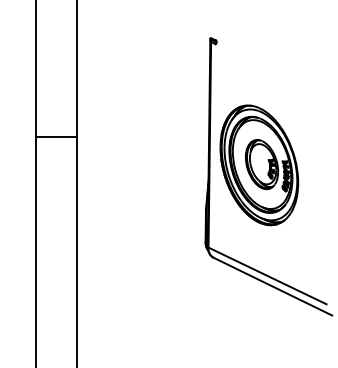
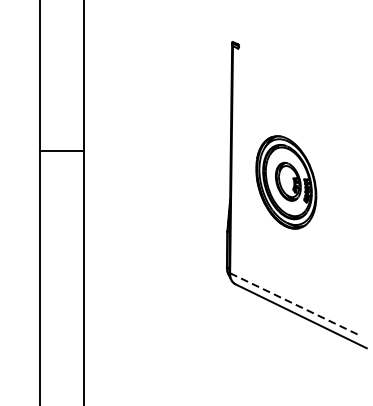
part: (259, 165) -> (286, 182), size x0.7
line: (267, 276) -> (295, 305), solid -> dashed

